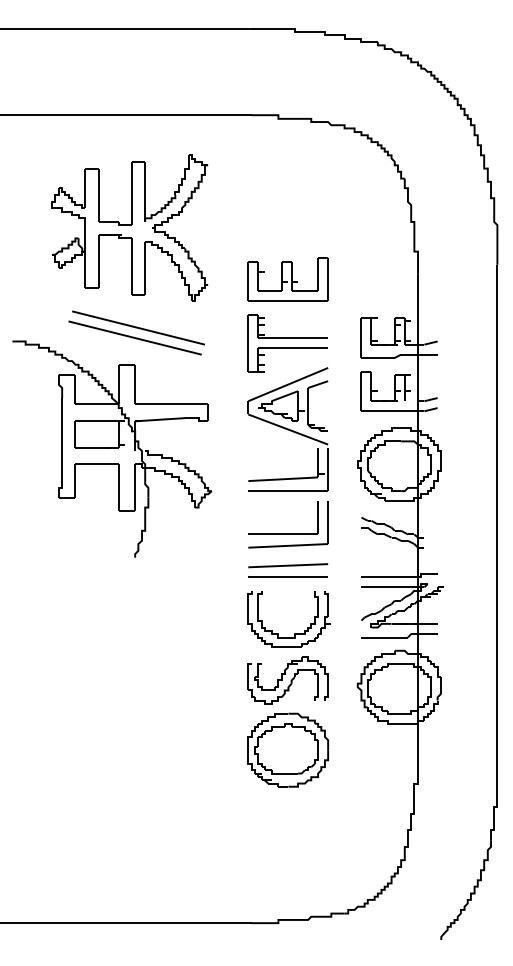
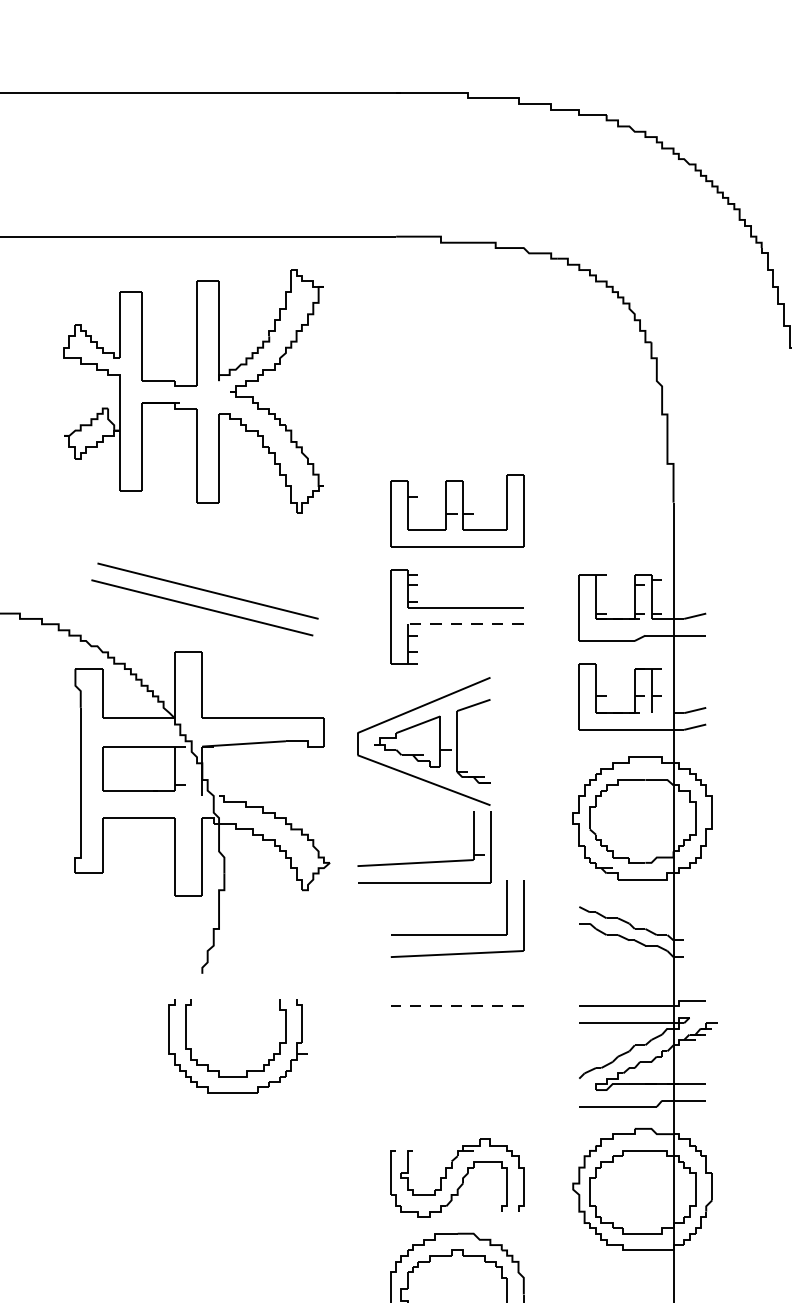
part: (129, 227) -> (192, 390), moved
line: (293, 347) -> (466, 623), solid -> dashed
part: (287, 429) -> (422, 780), moved
line: (288, 565) -> (457, 986), removed
line: (288, 577) -> (457, 1006), solid -> dashed
part: (294, 633) -> (246, 1070), moved

